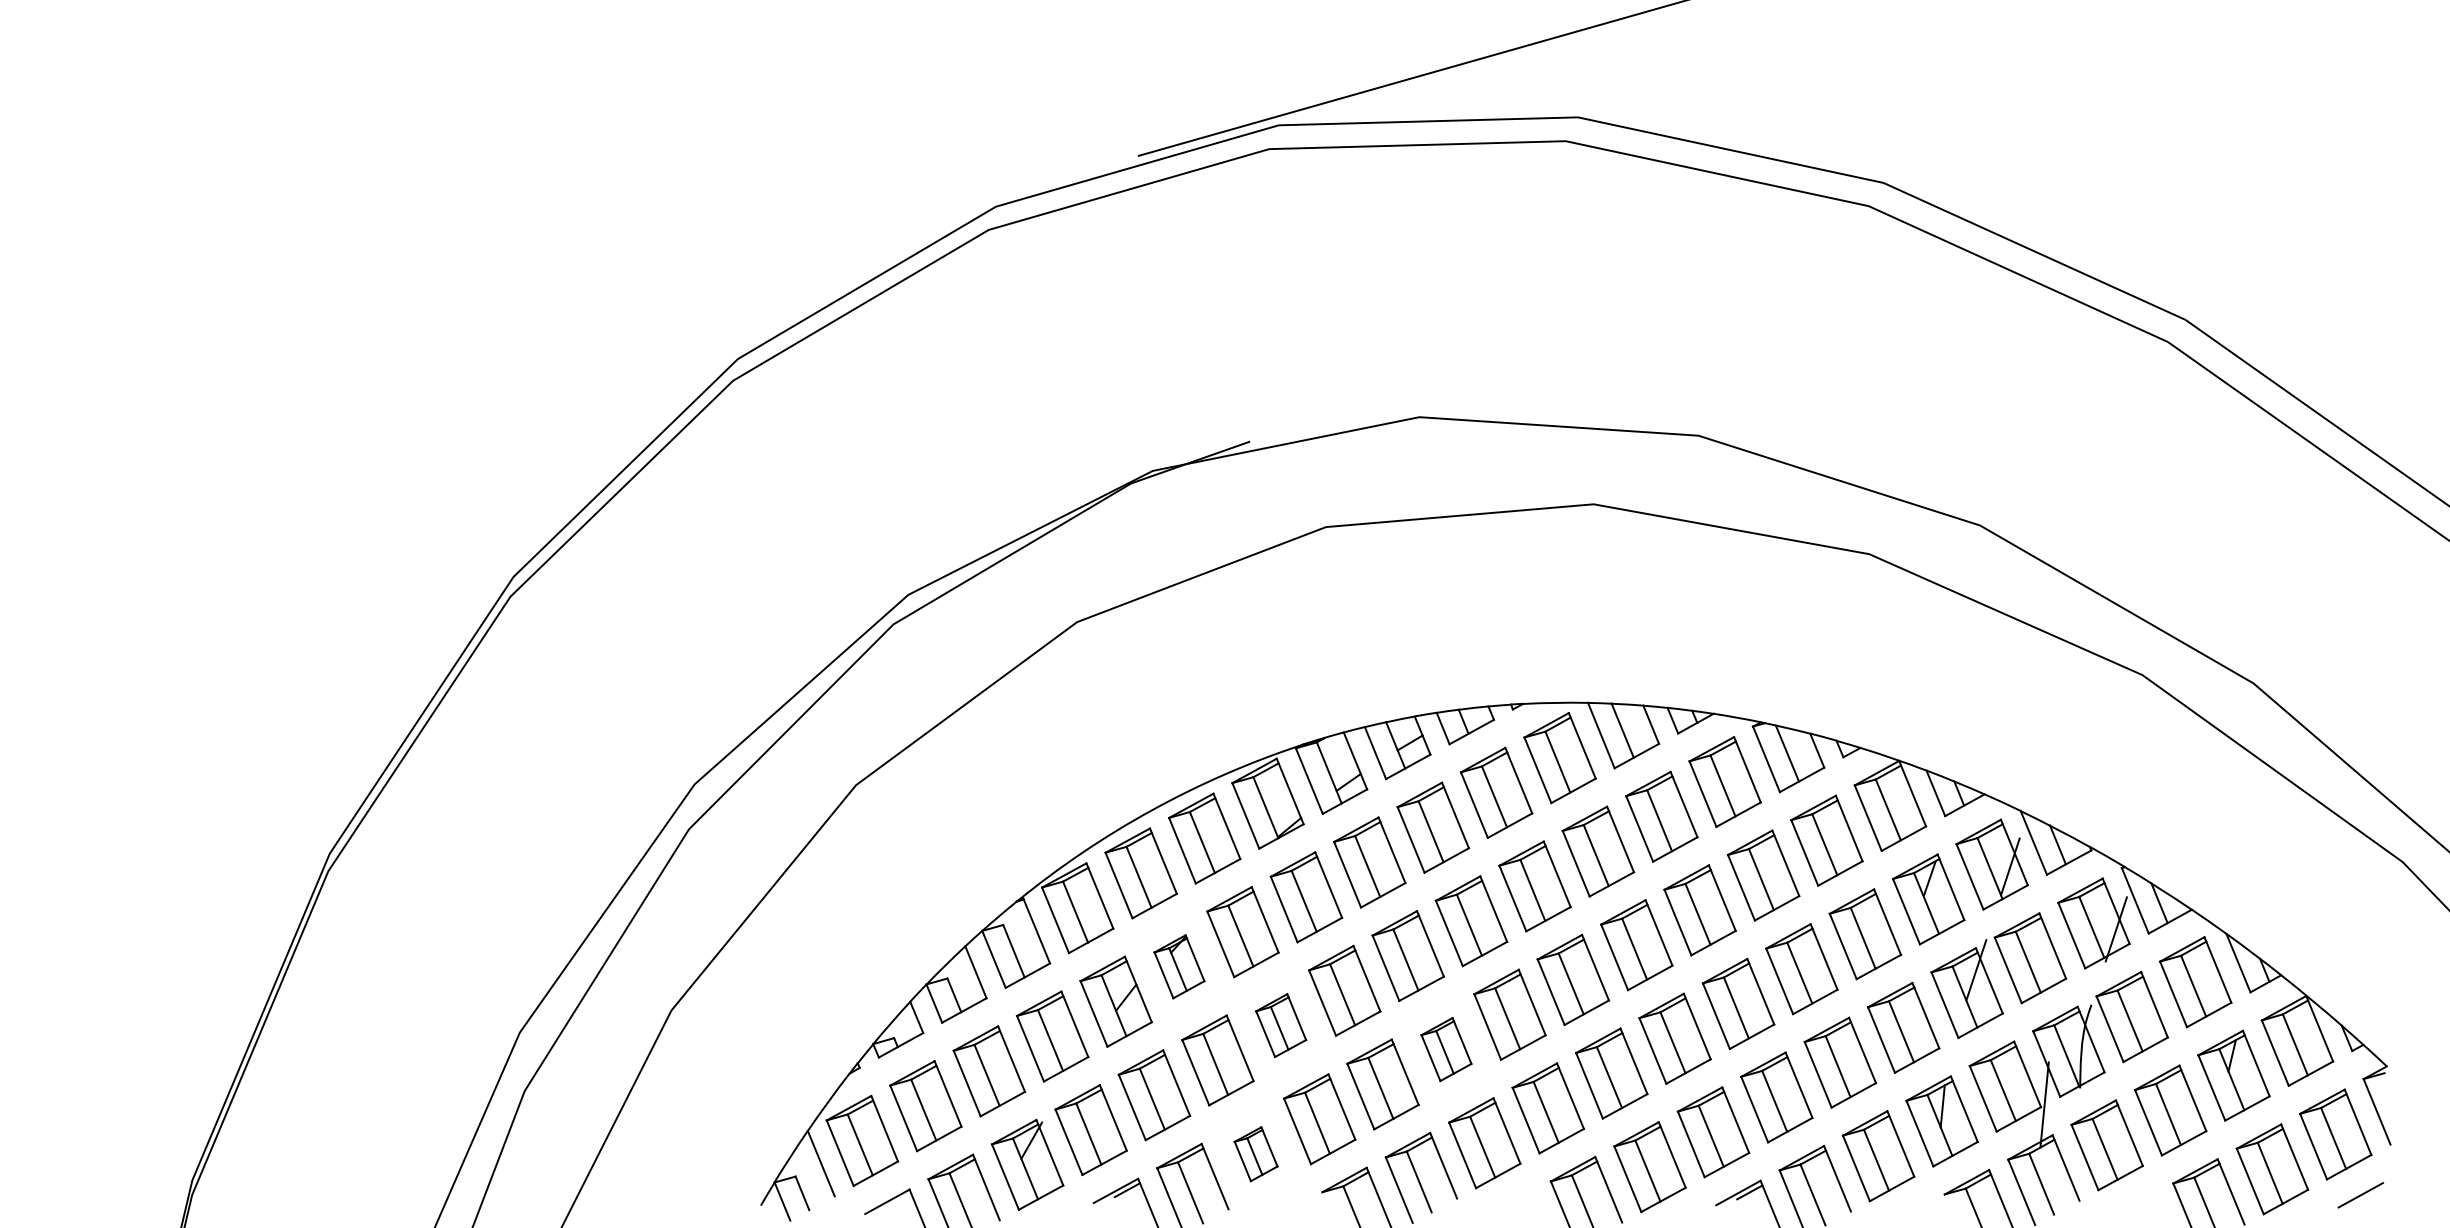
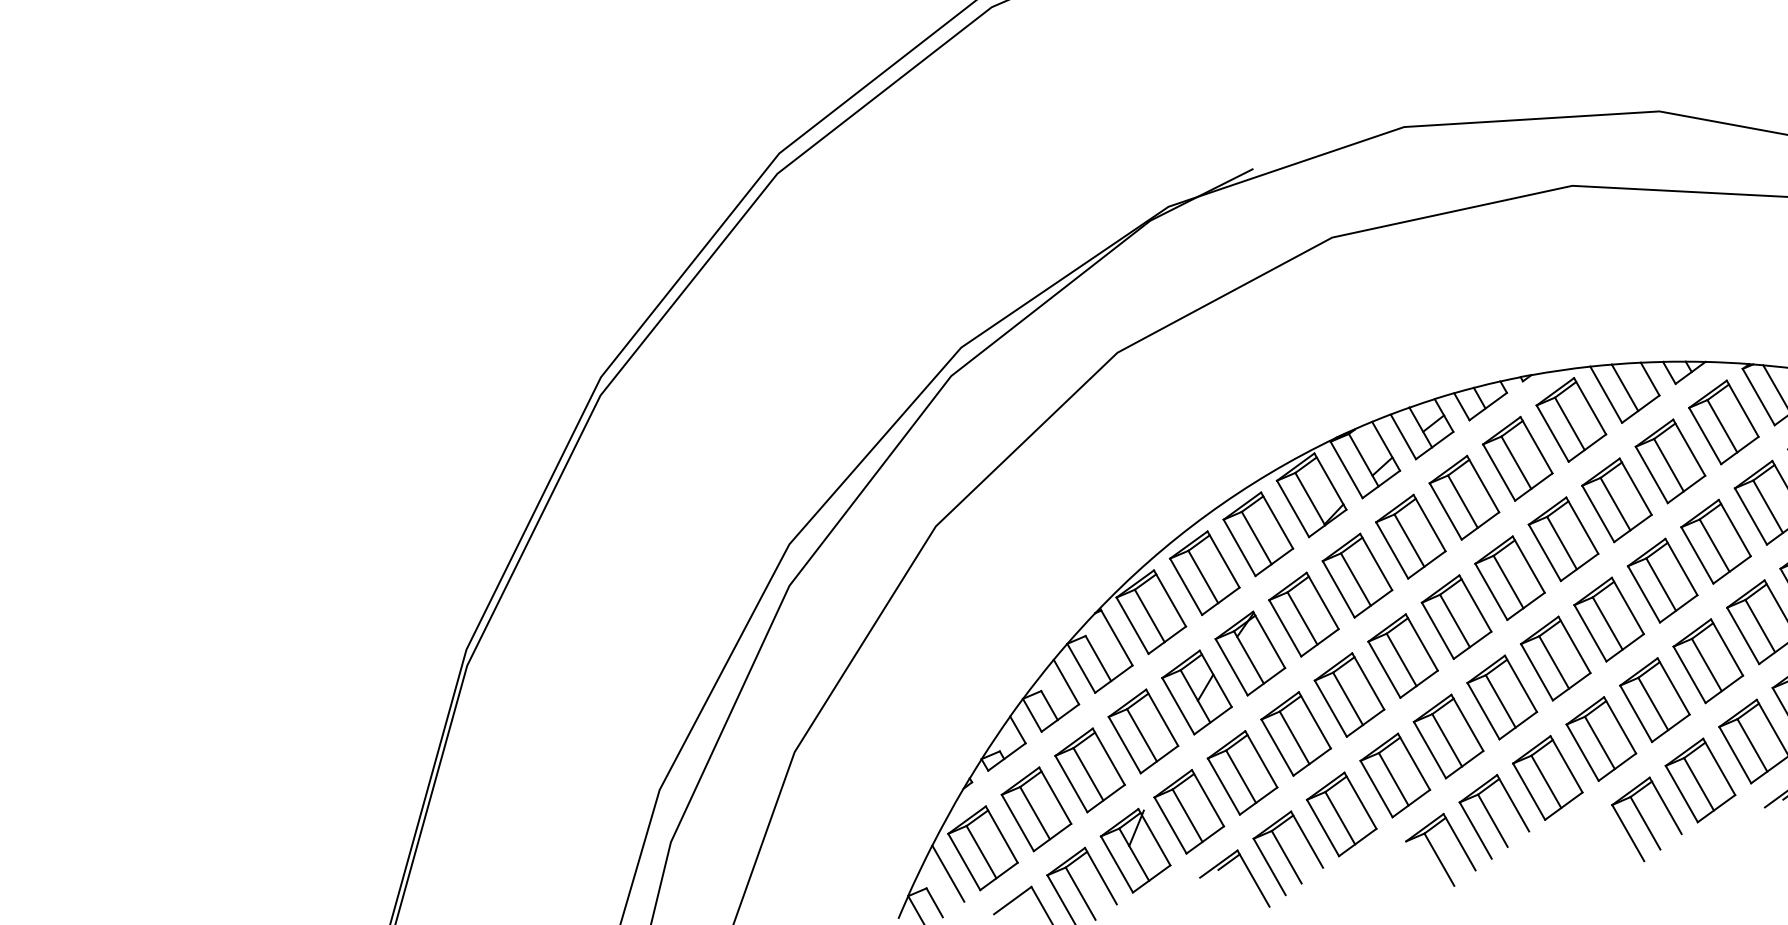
part: (1179, 966) -> (1250, 653), size x1.43
part: (1280, 1025) -> (1348, 694), size x1.43
part: (1446, 1049) -> (1502, 697), size x1.43
part: (1255, 1154) -> (1341, 814), size x1.67

